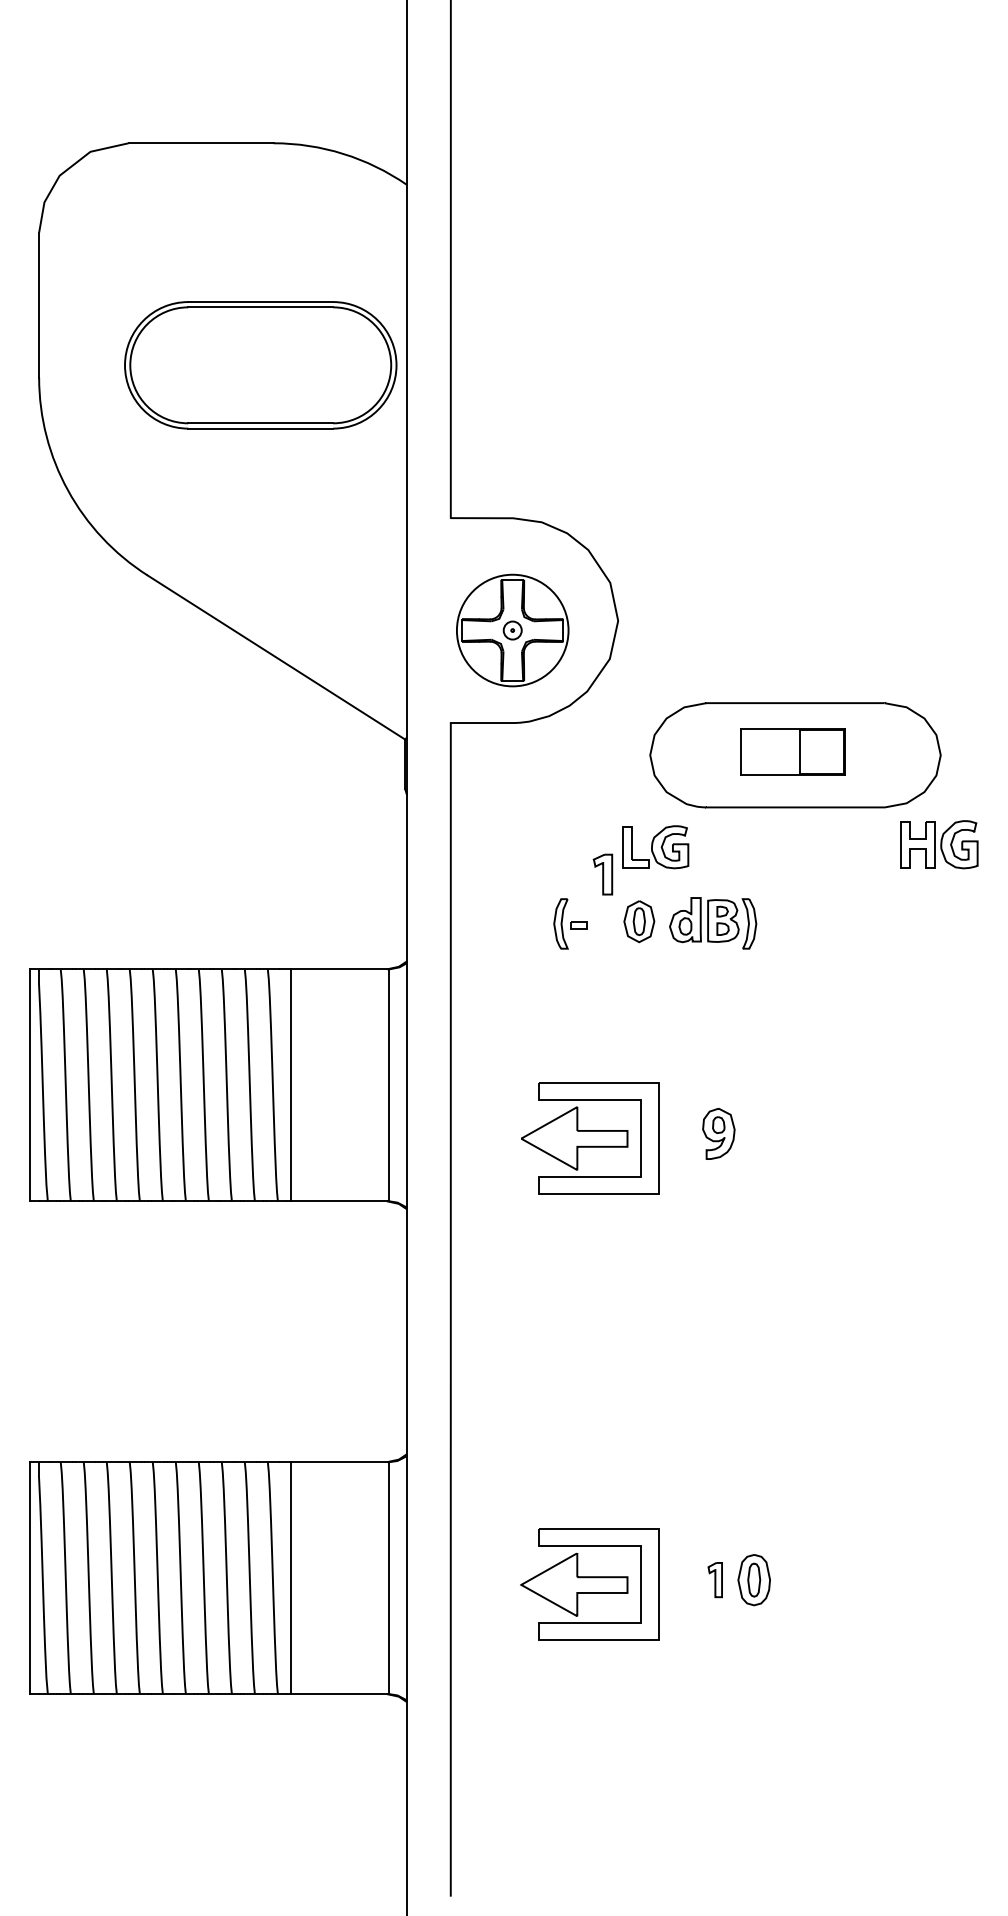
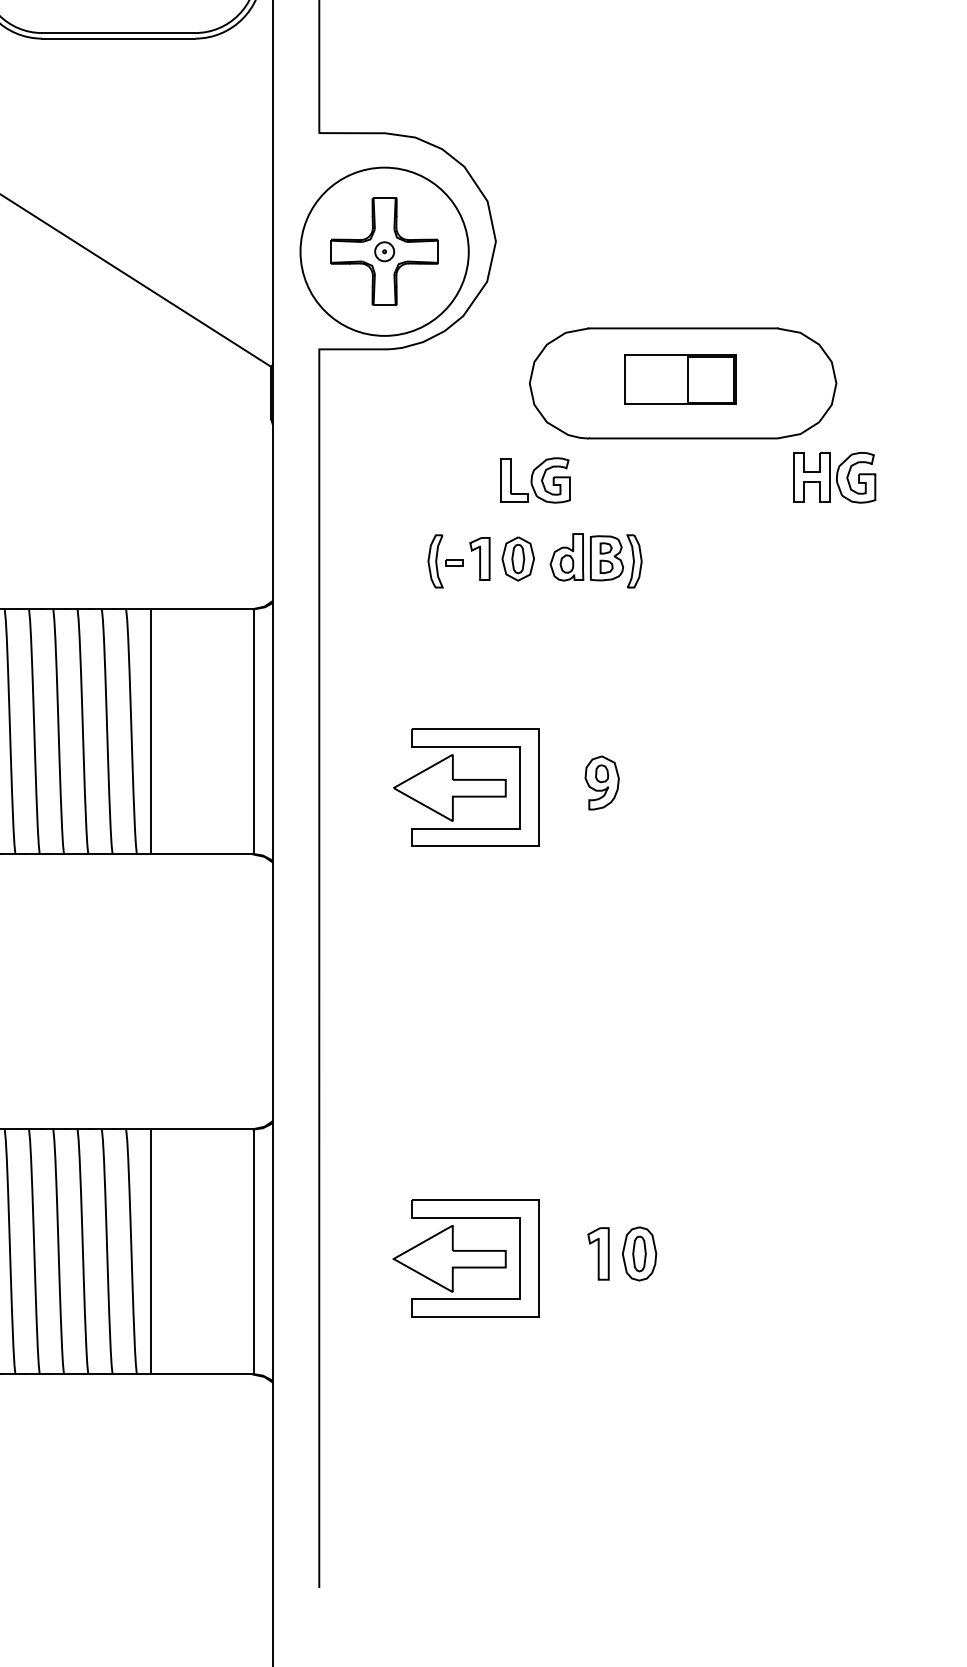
circle: (512, 630) -> (384, 251), size x1.43
part: (602, 874) -> (479, 558), moved
part: (714, 1579) -> (597, 1253), size x1.43

